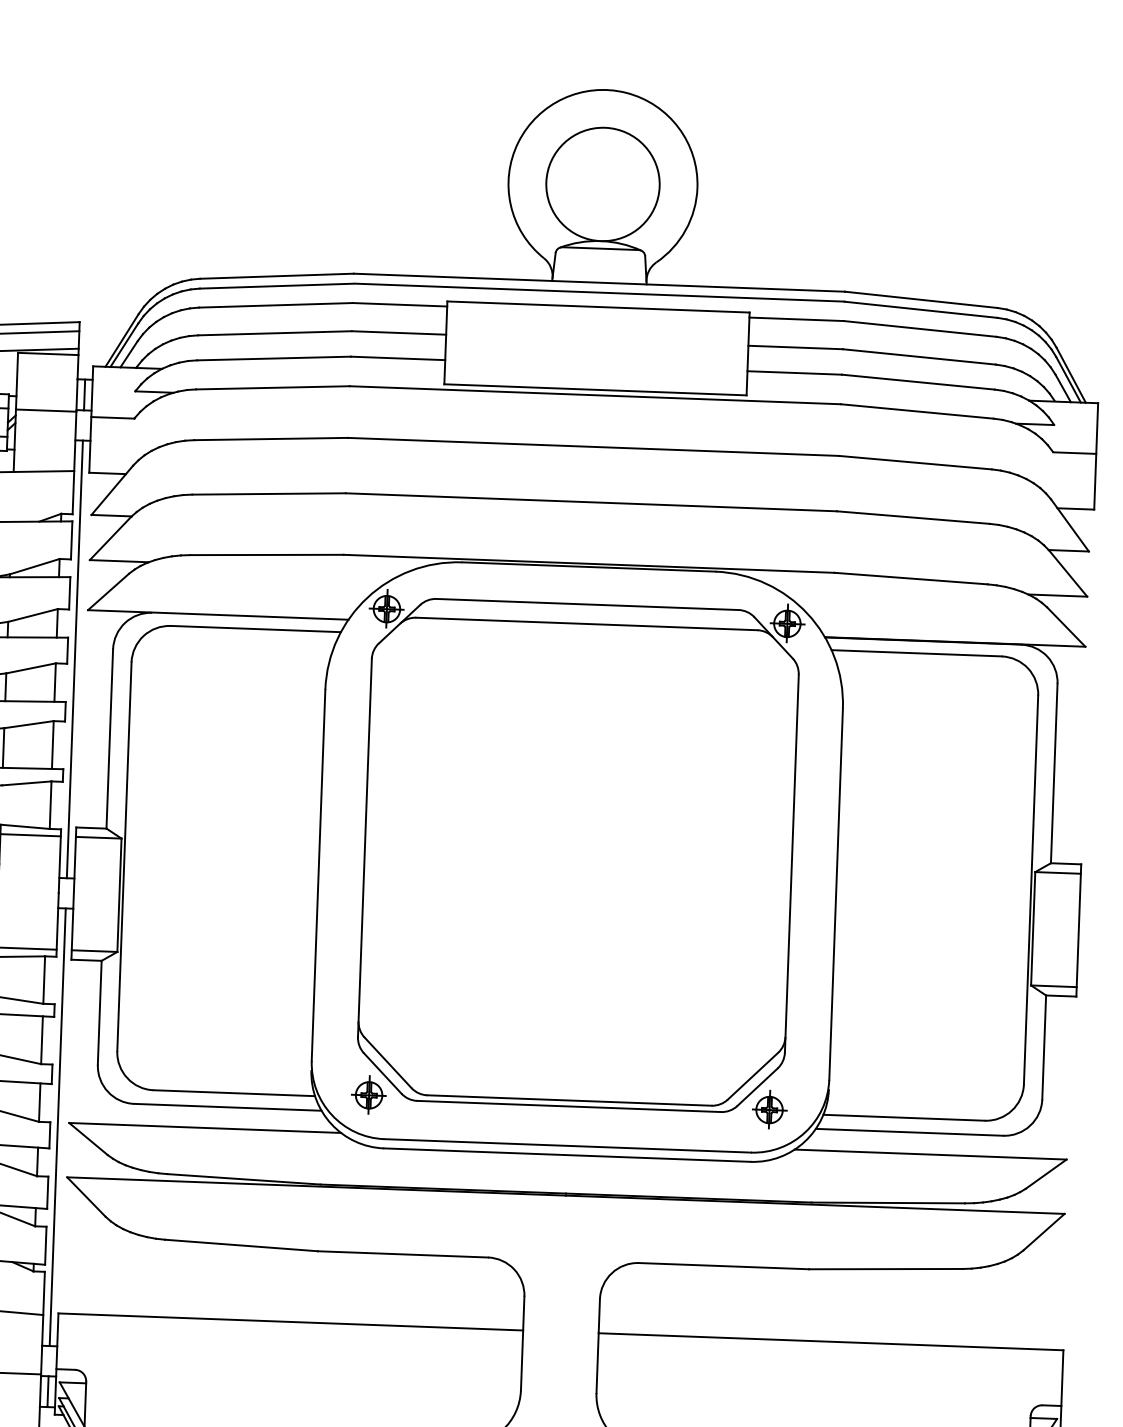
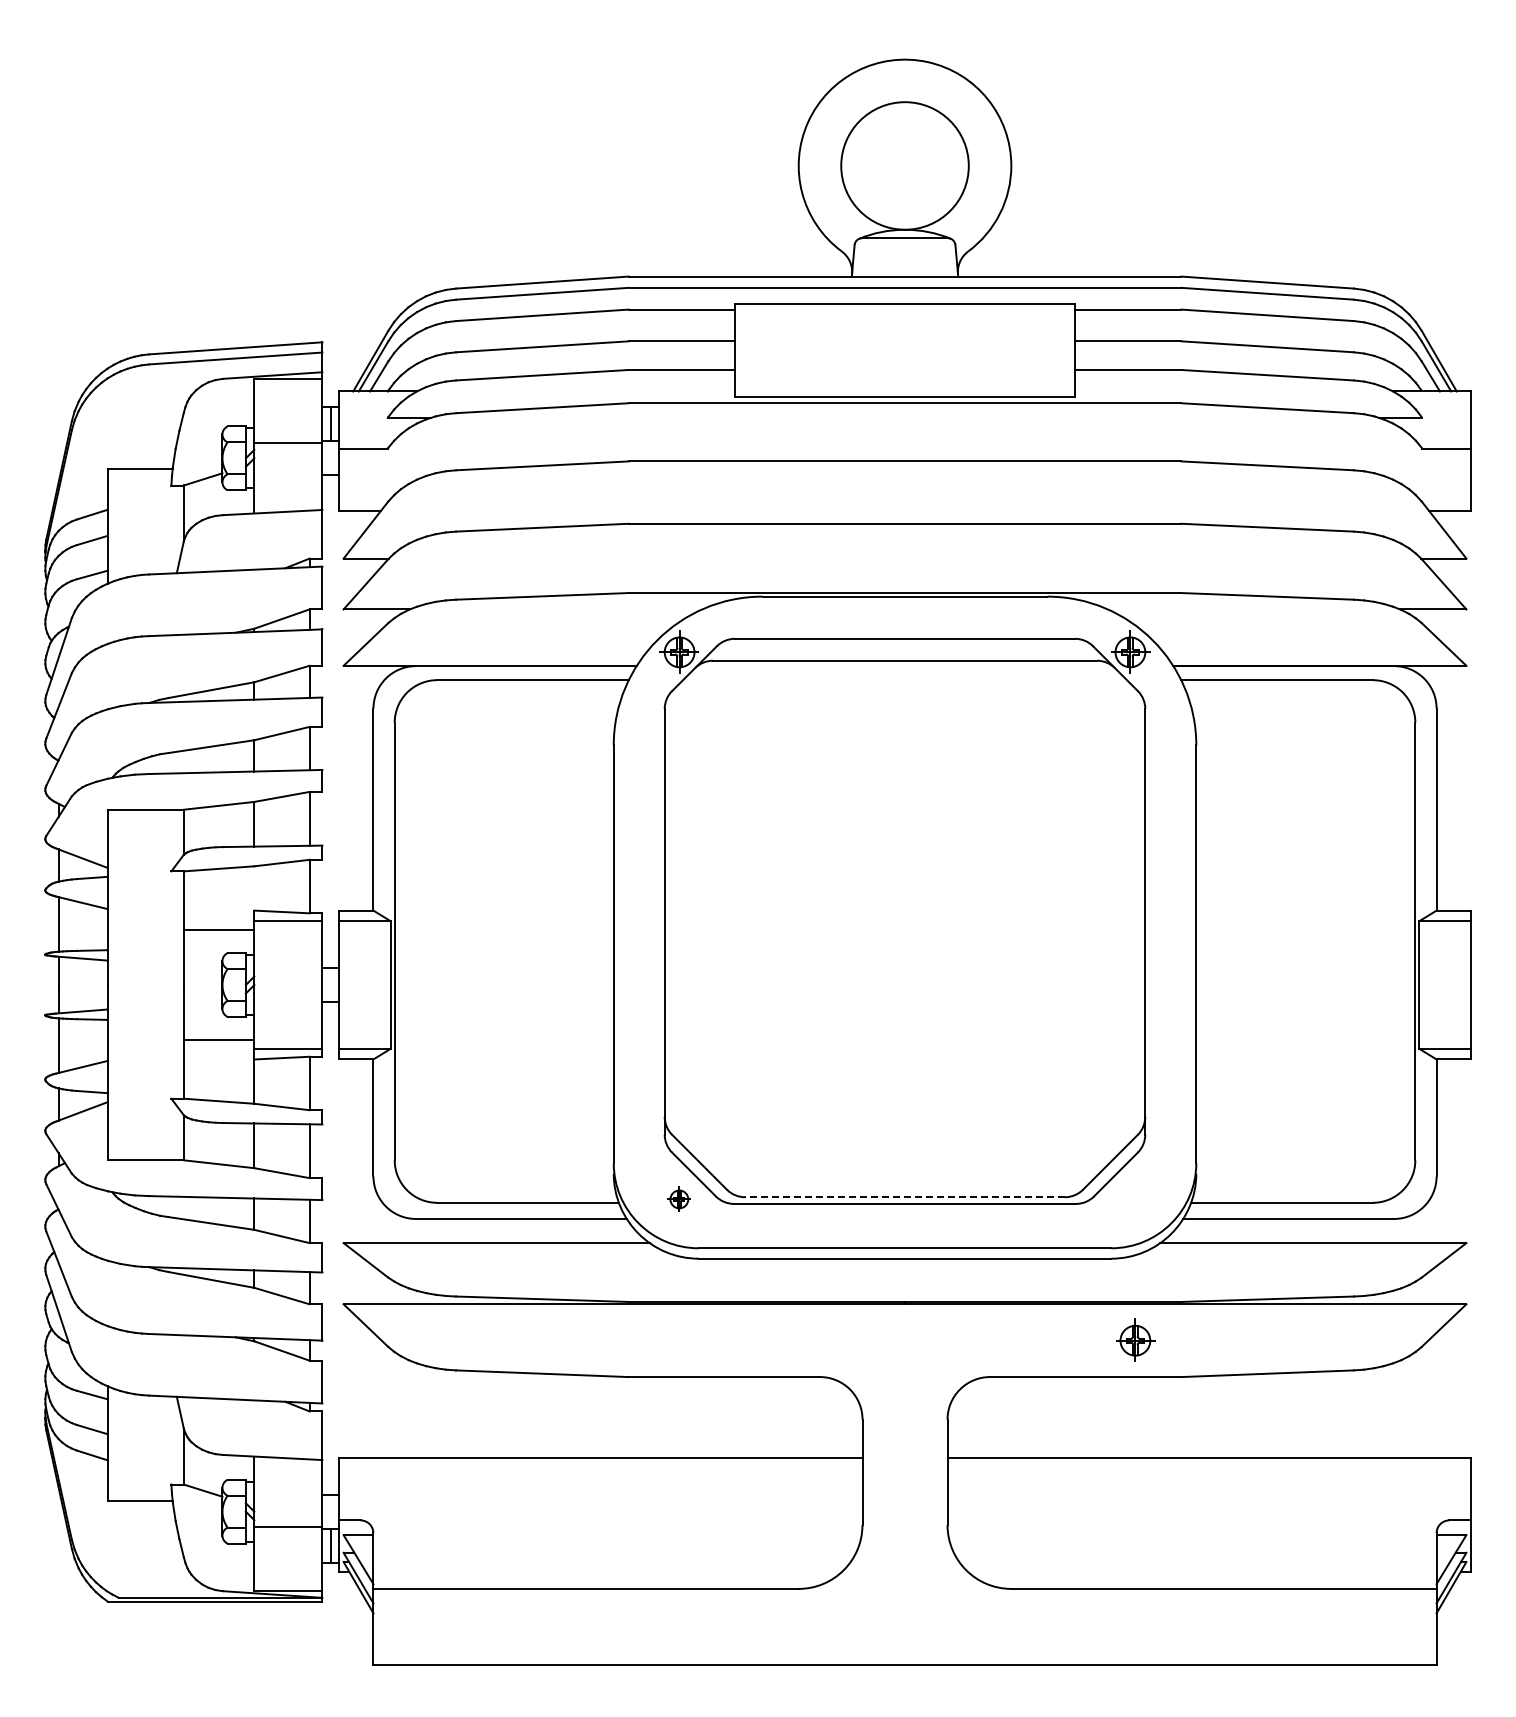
line: (74, 659) -> (330, 721), removed
part: (368, 1094) -> (678, 1198), size x0.6
line: (569, 1100) -> (905, 1197), solid -> dashed
part: (769, 1108) -> (1135, 1339), moved
line: (57, 1127) -> (330, 1248), removed

